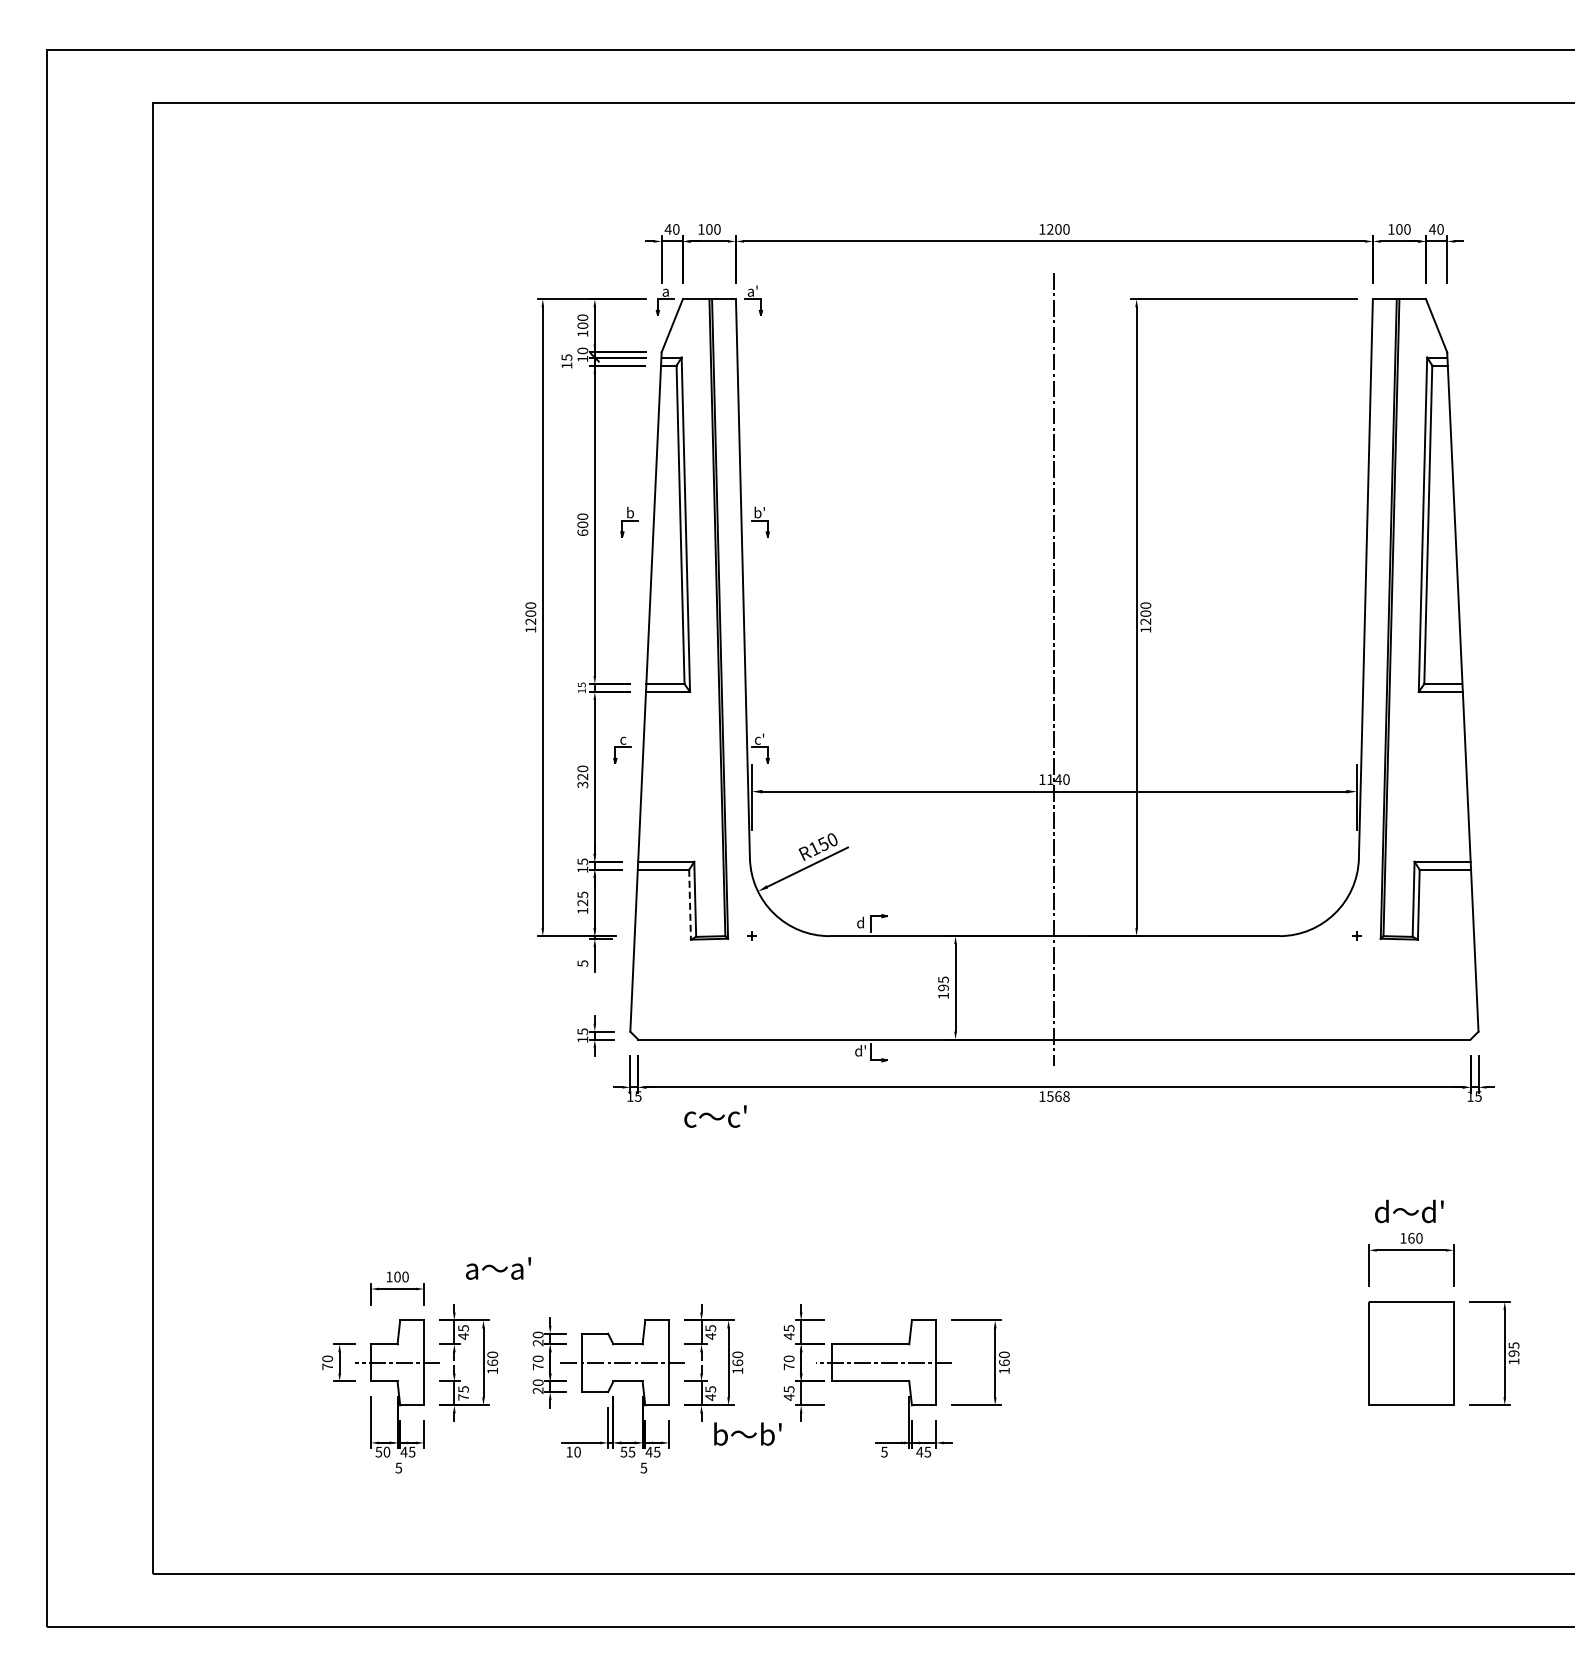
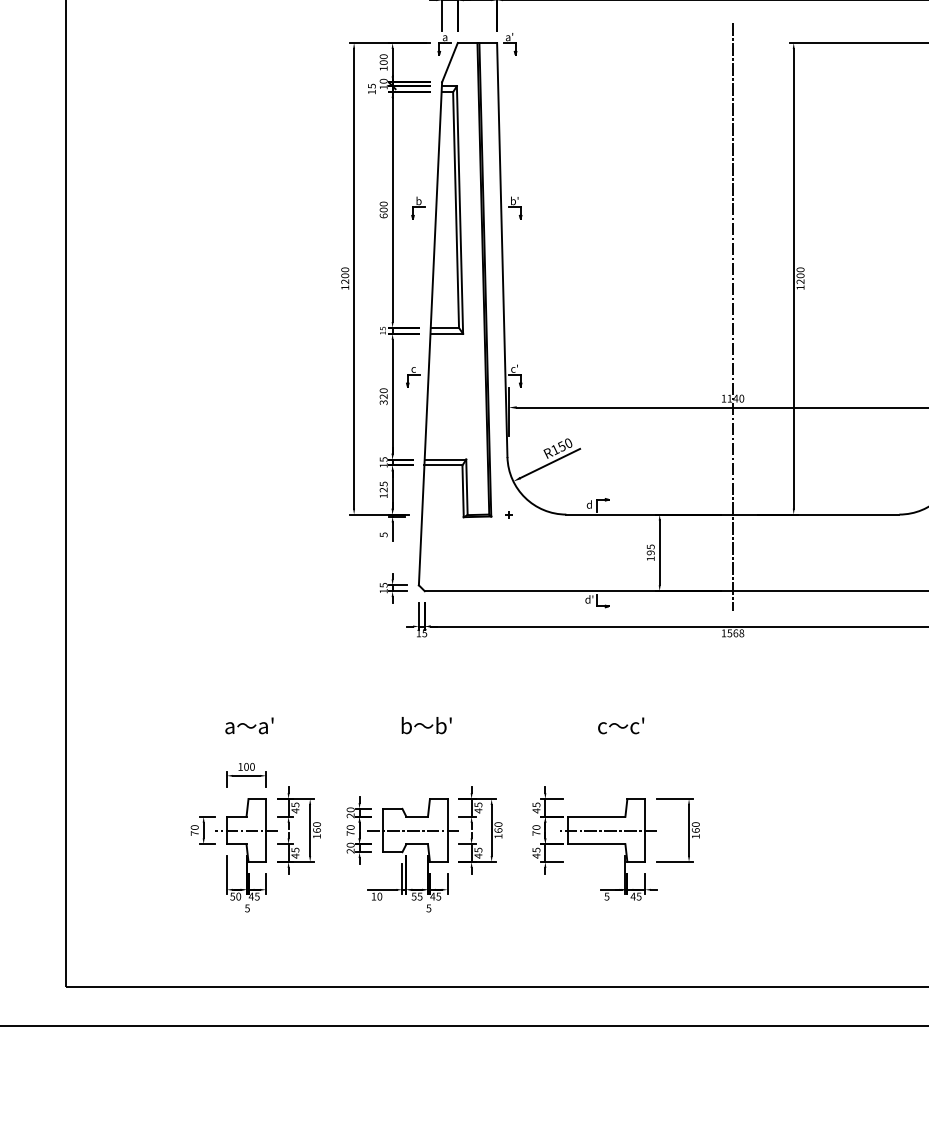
line: (690, 904) -> (463, 491), dashed -> solid
text: (715, 1116) -> (621, 725), moved
text: (498, 1268) -> (249, 725), moved
text: (463, 1397) -> (295, 856), 75 -> 45
text: (747, 1433) -> (426, 725), moved

